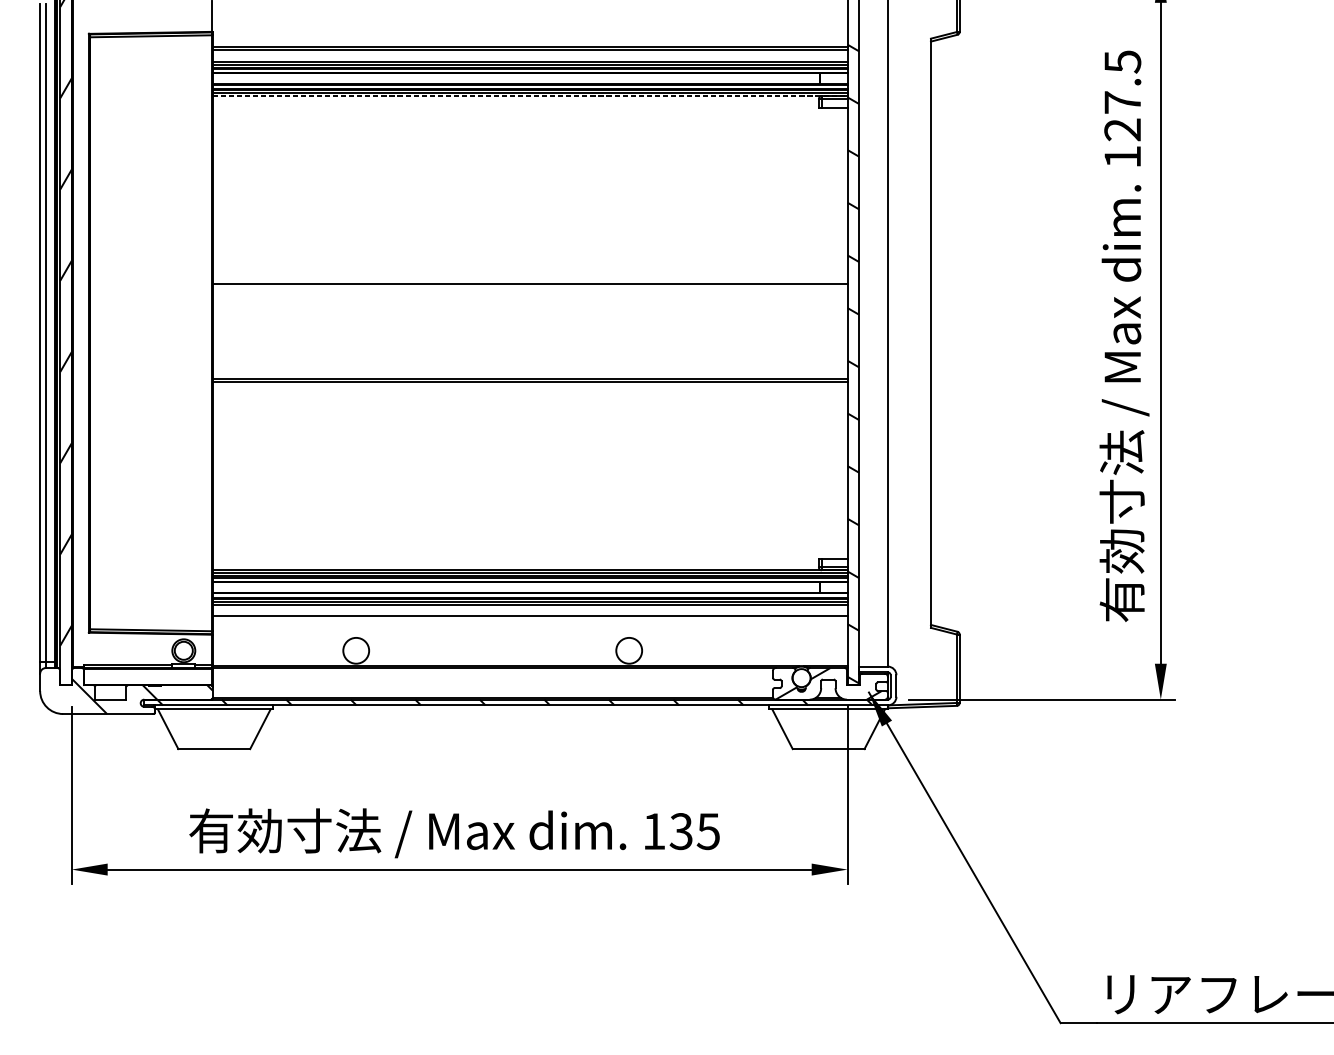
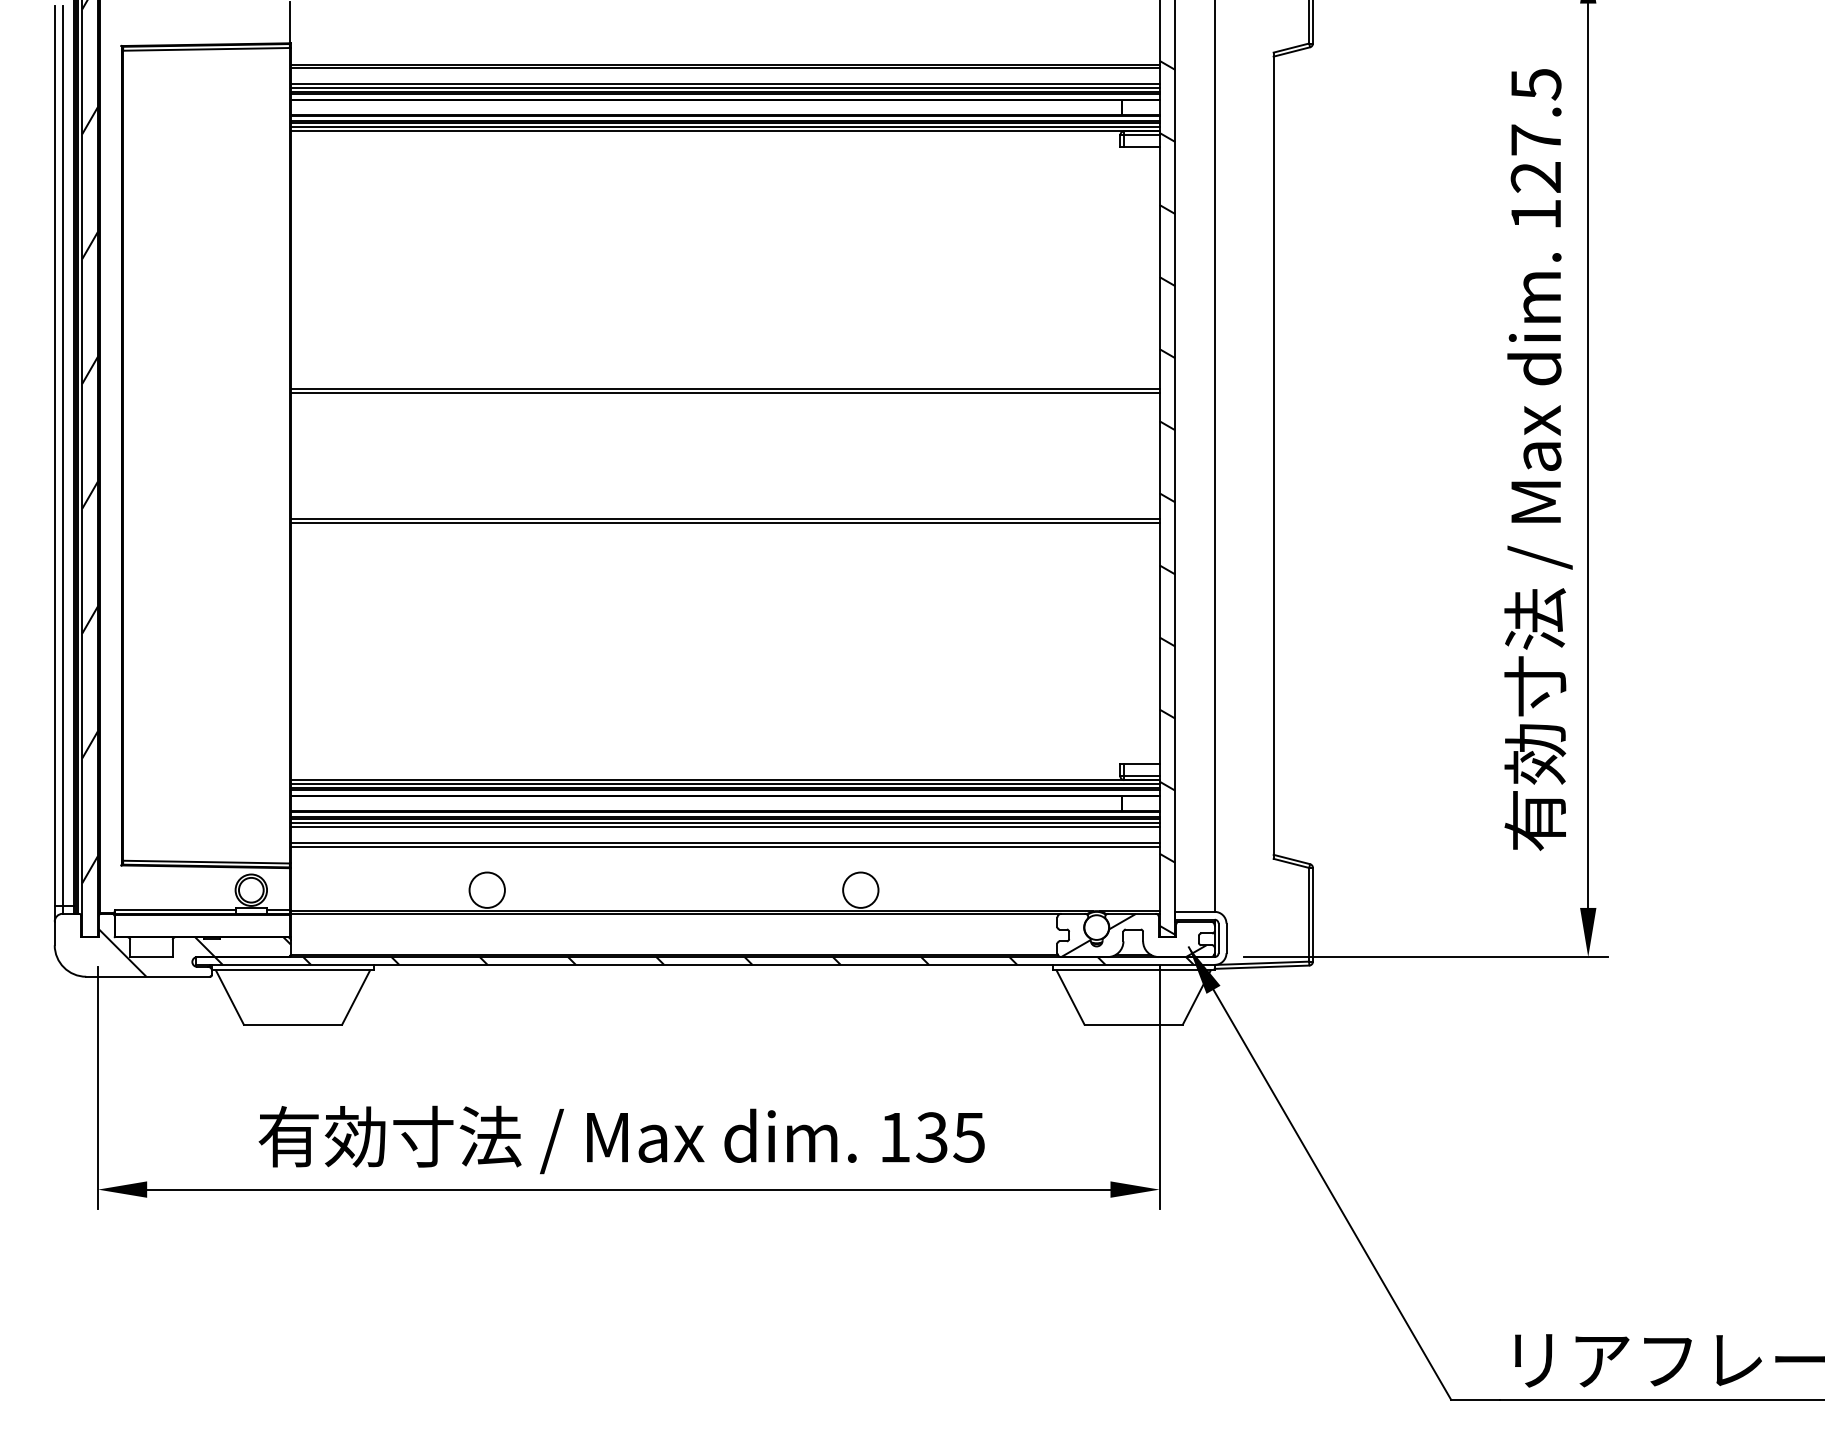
line: (530, 96) -> (725, 131), dashed -> solid
line: (529, 287) -> (724, 392), added
line: (529, 618) -> (724, 846), added

